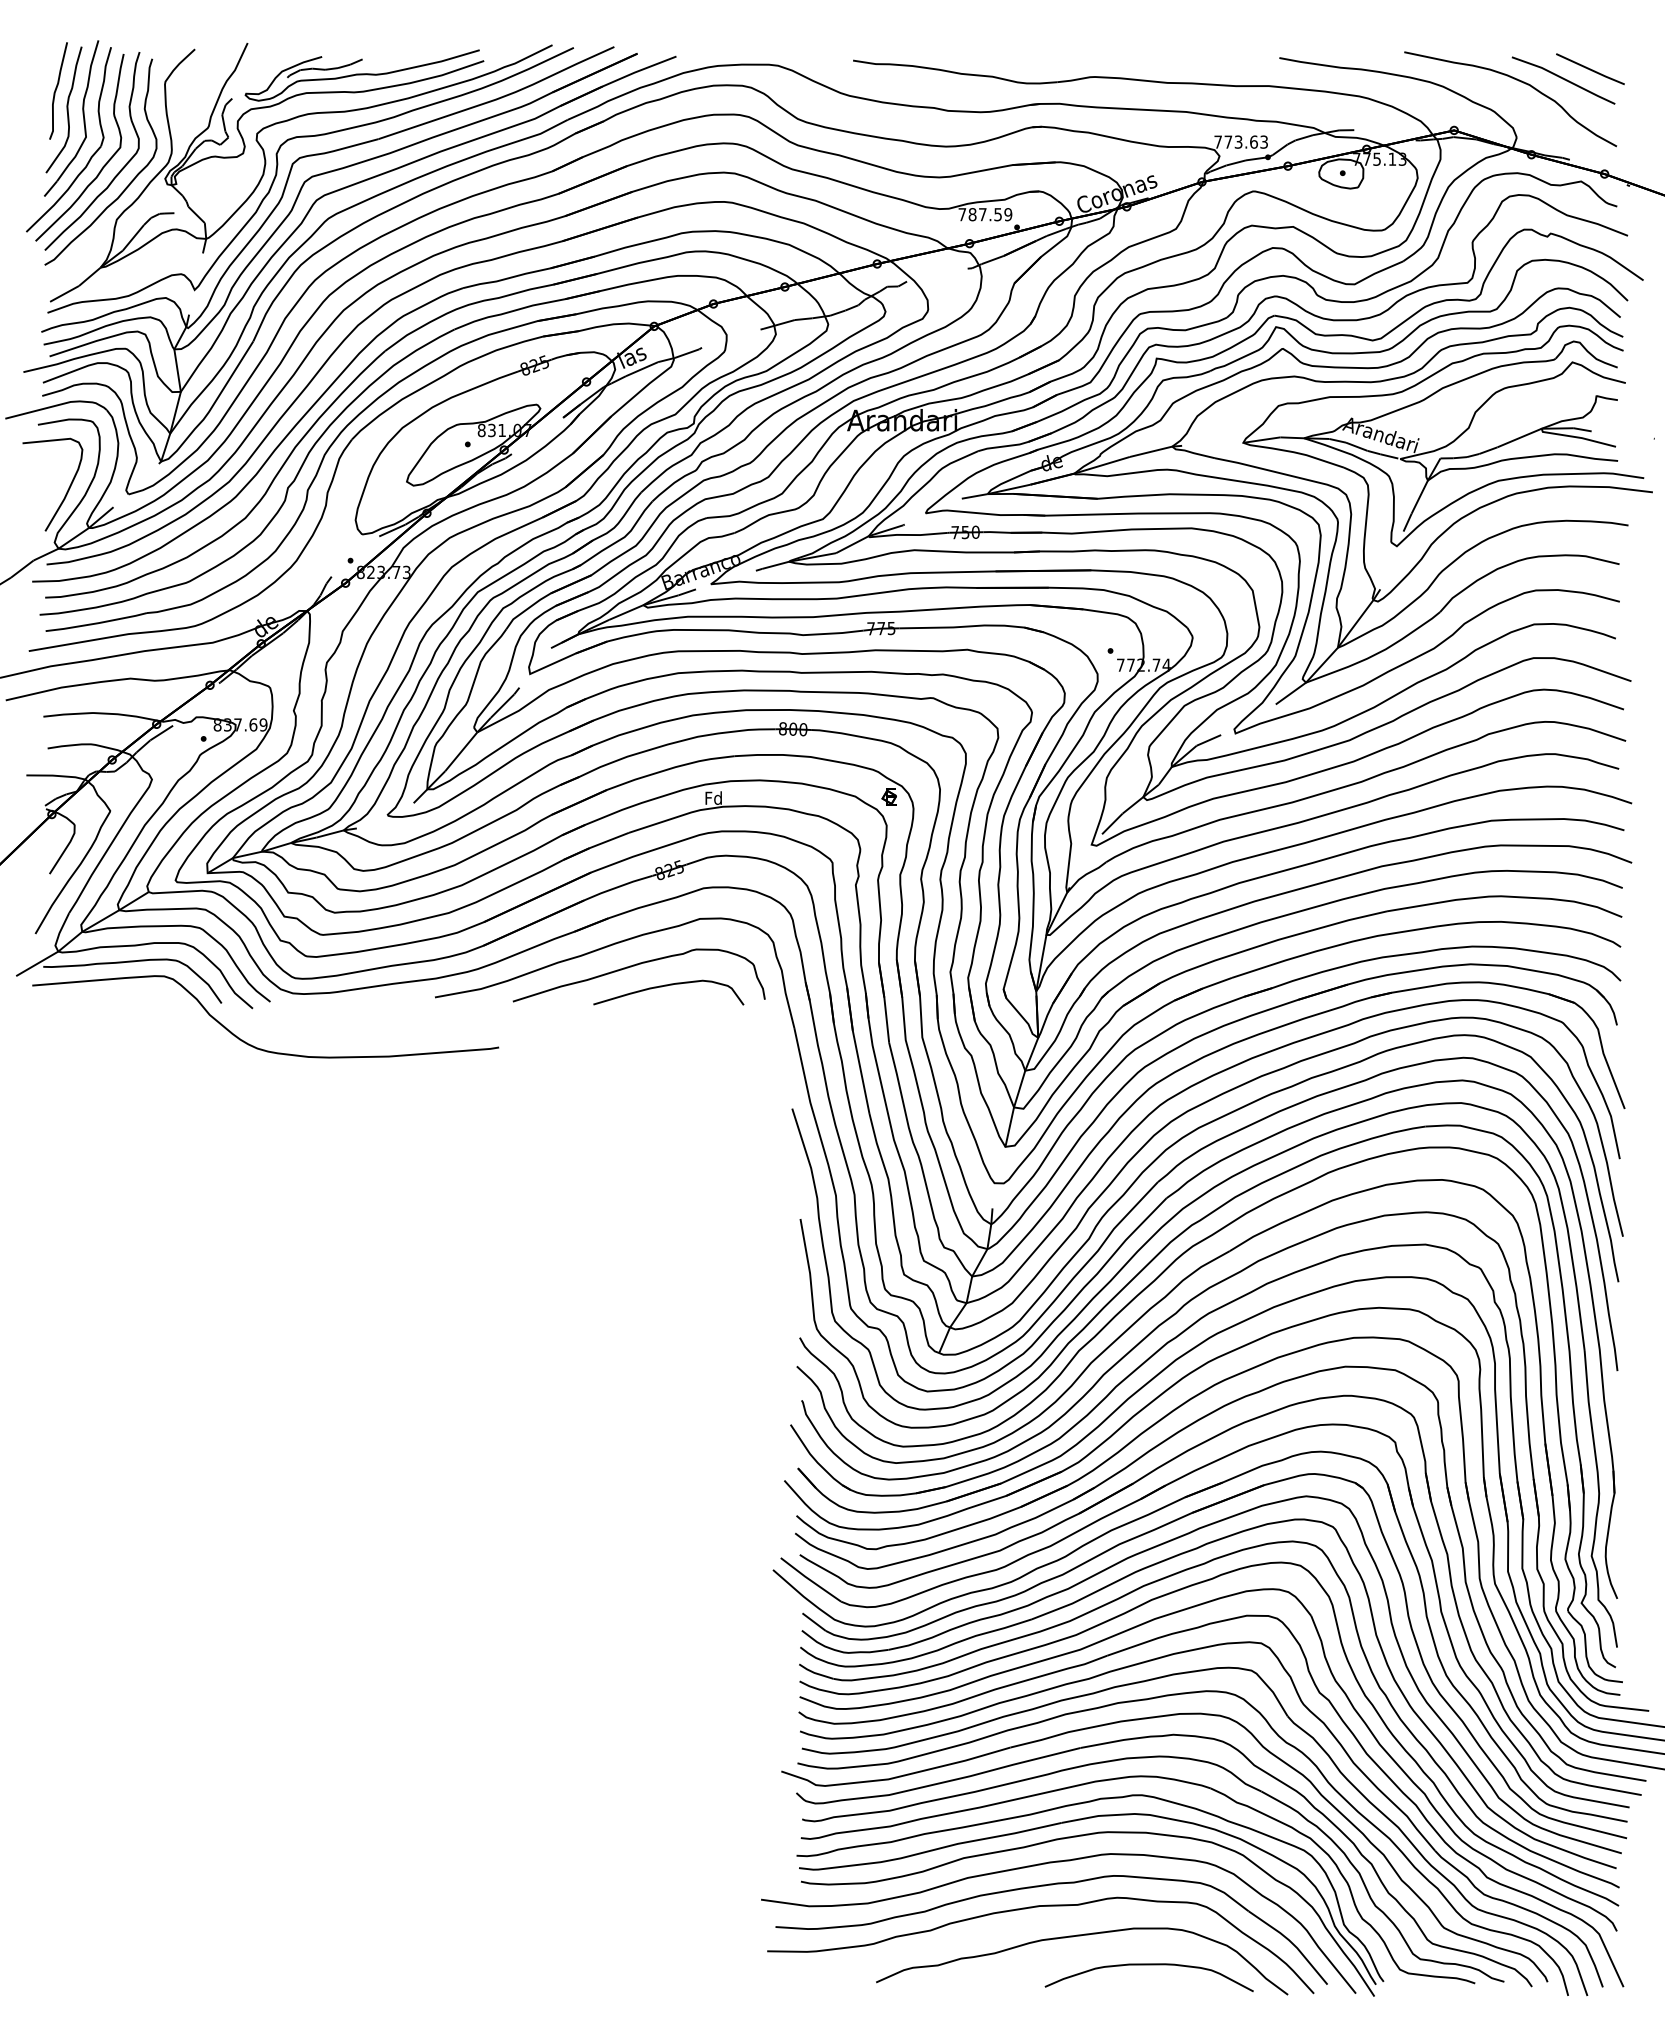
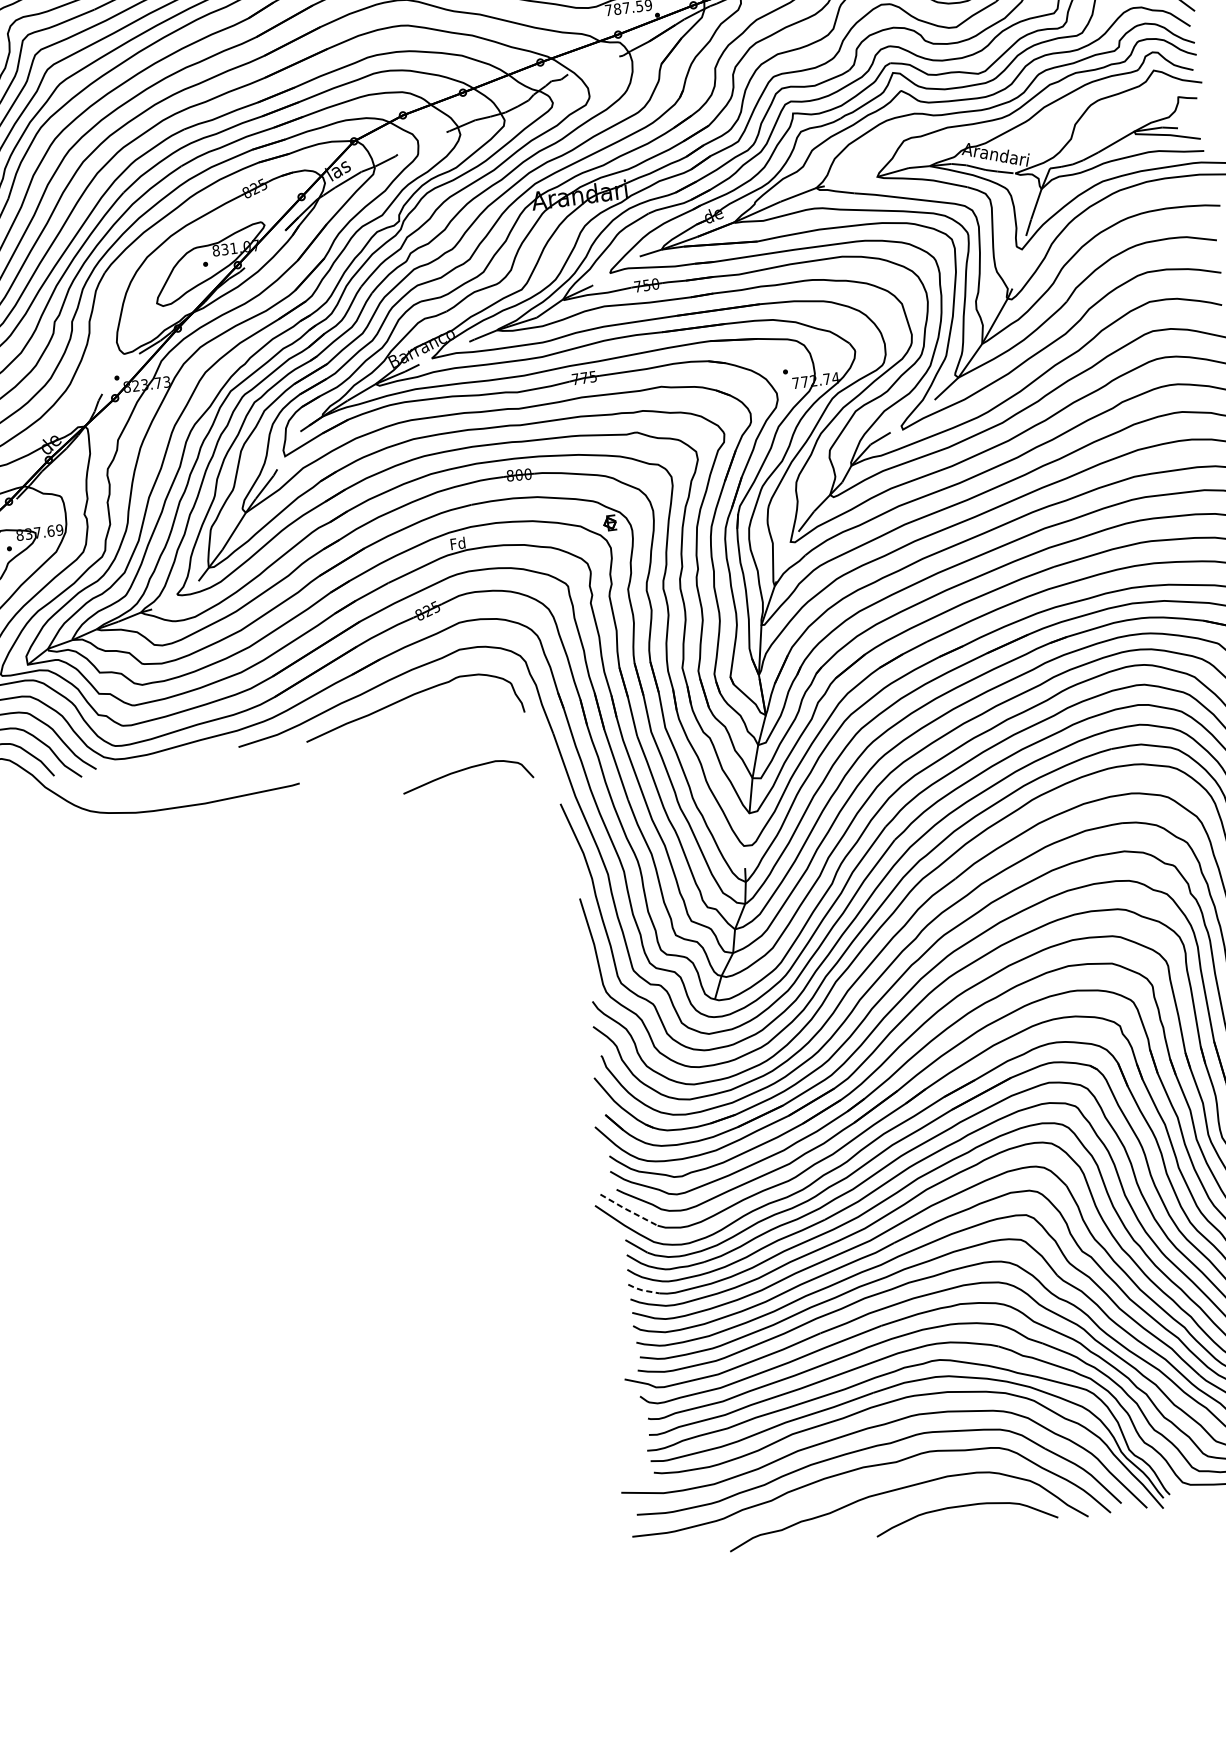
curve: (667, 986) -> (465, 770), moved
line: (810, 1580) -> (628, 1210), solid -> dashed
line: (814, 1672) -> (642, 1289), solid -> dashed

